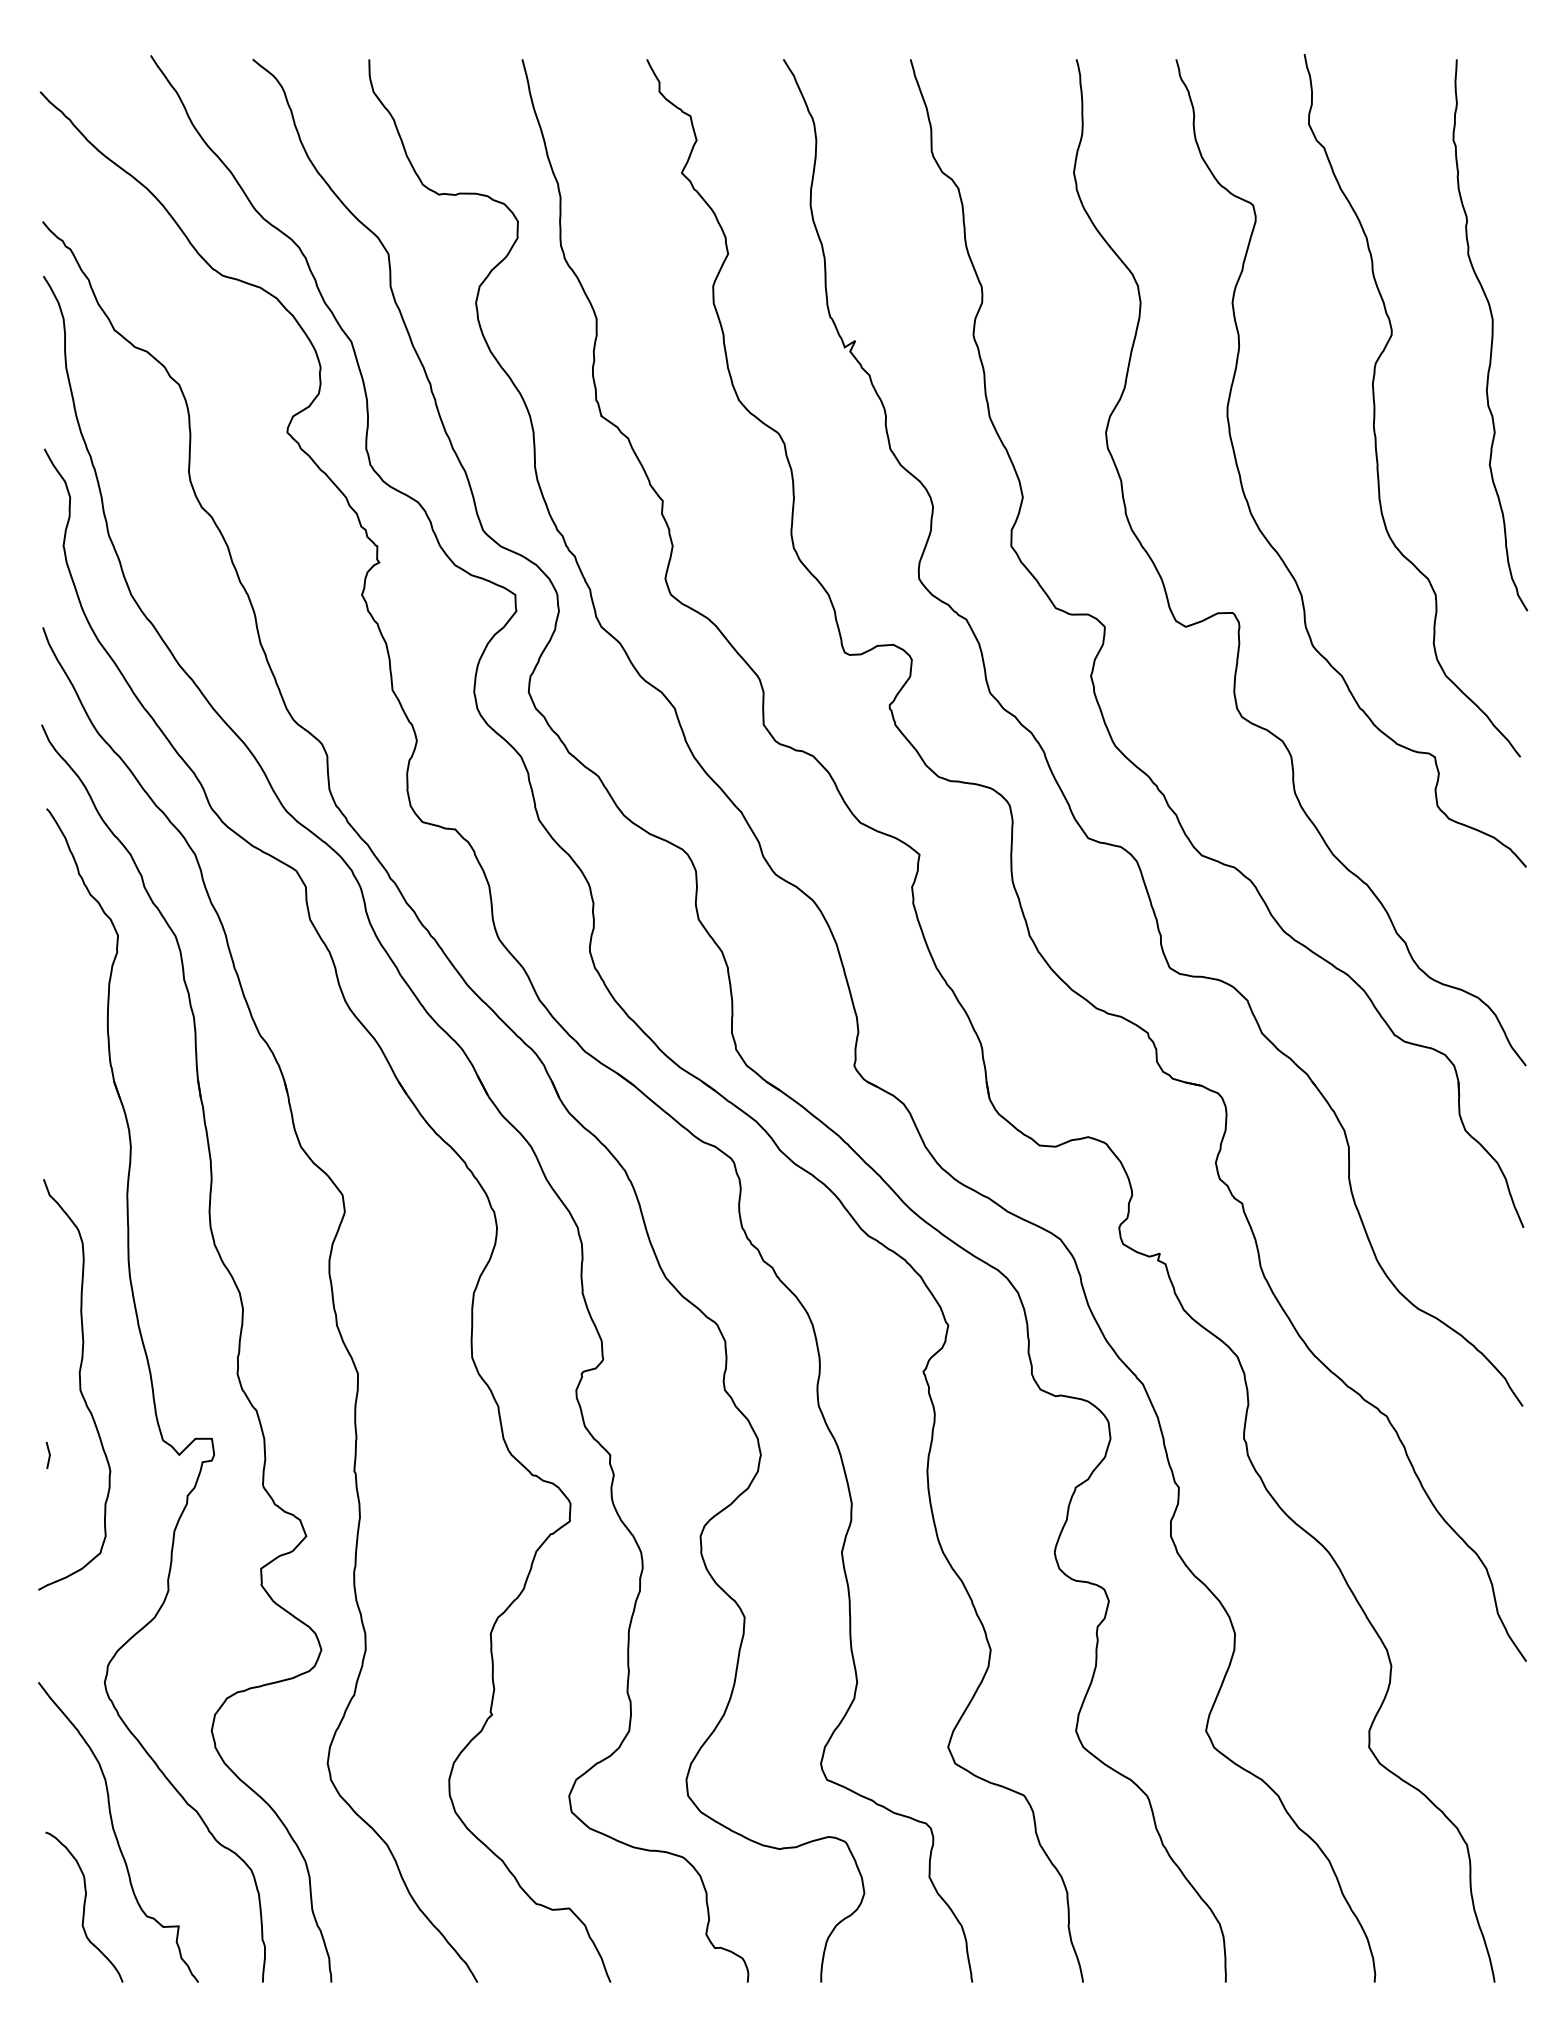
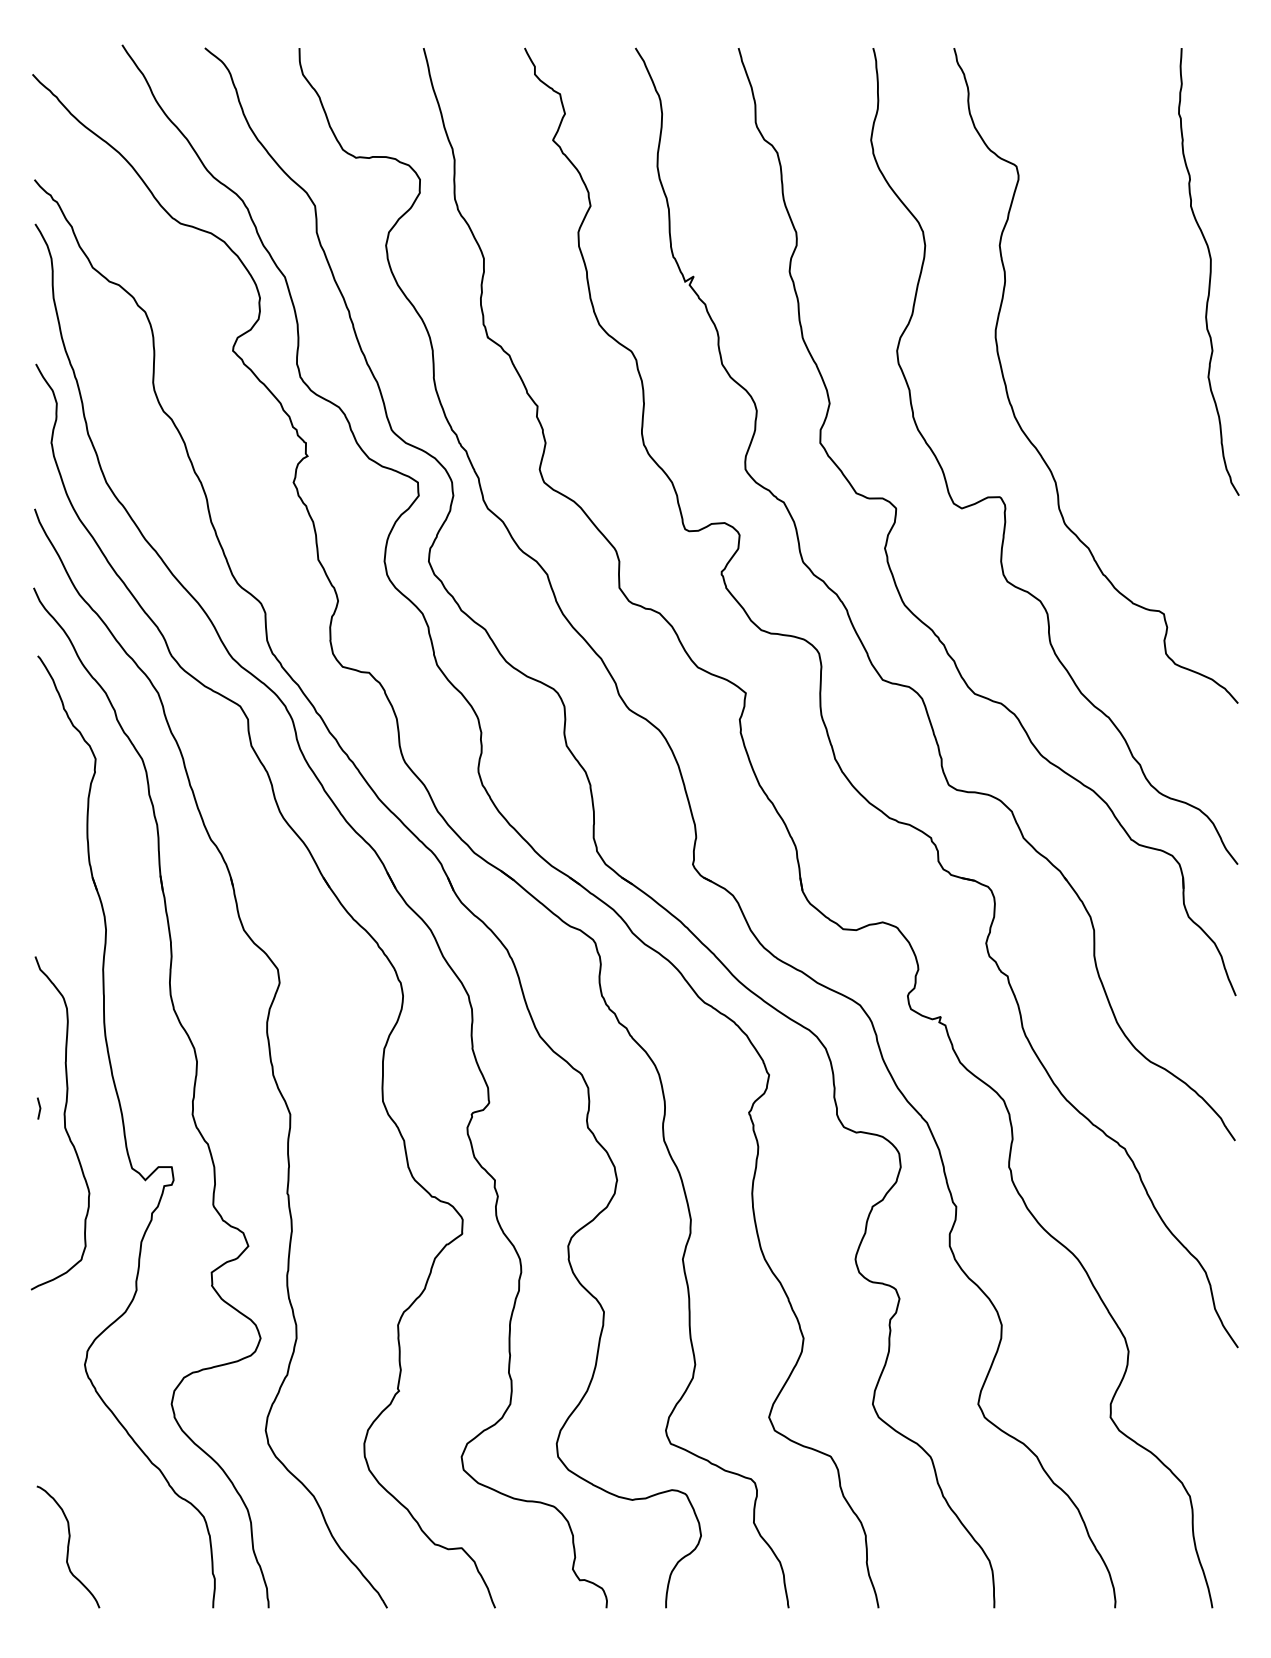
curve: (1375, 405) -> (1115, 328), removed
line: (48, 1455) -> (39, 1108), moved
curve: (116, 1833) -> (94, 1487), removed

